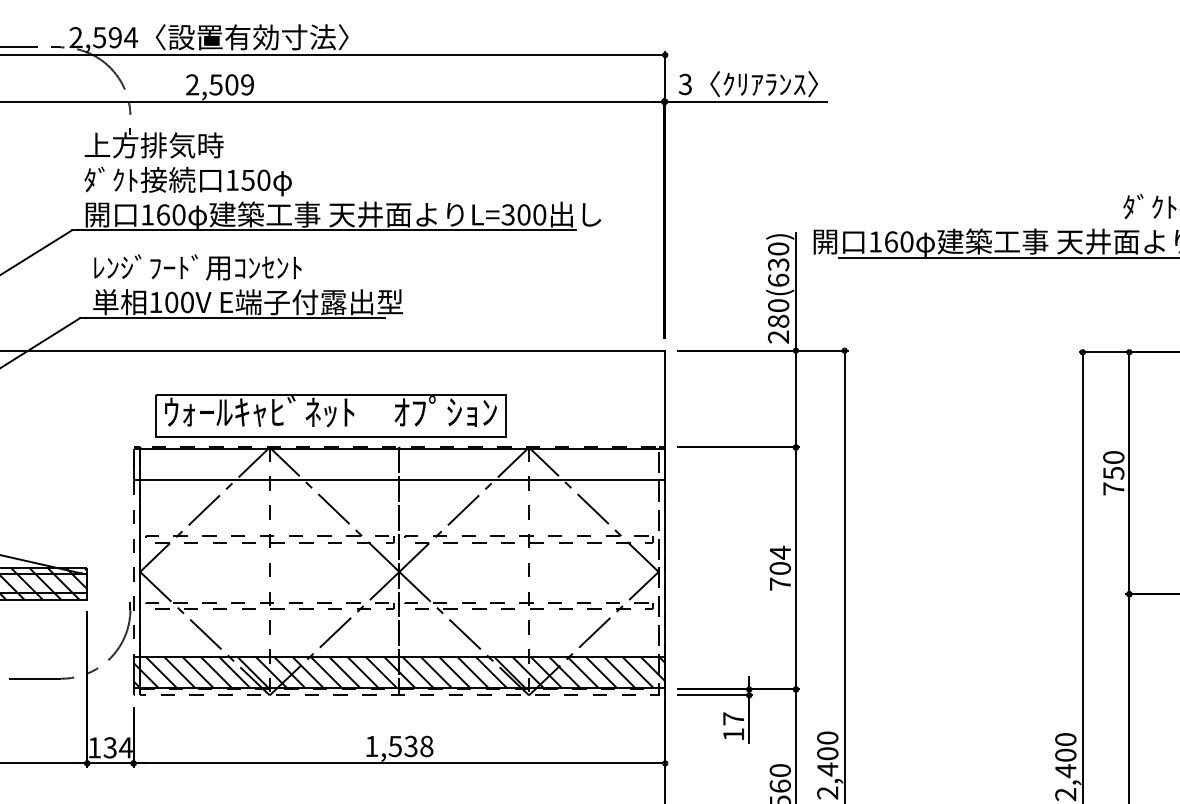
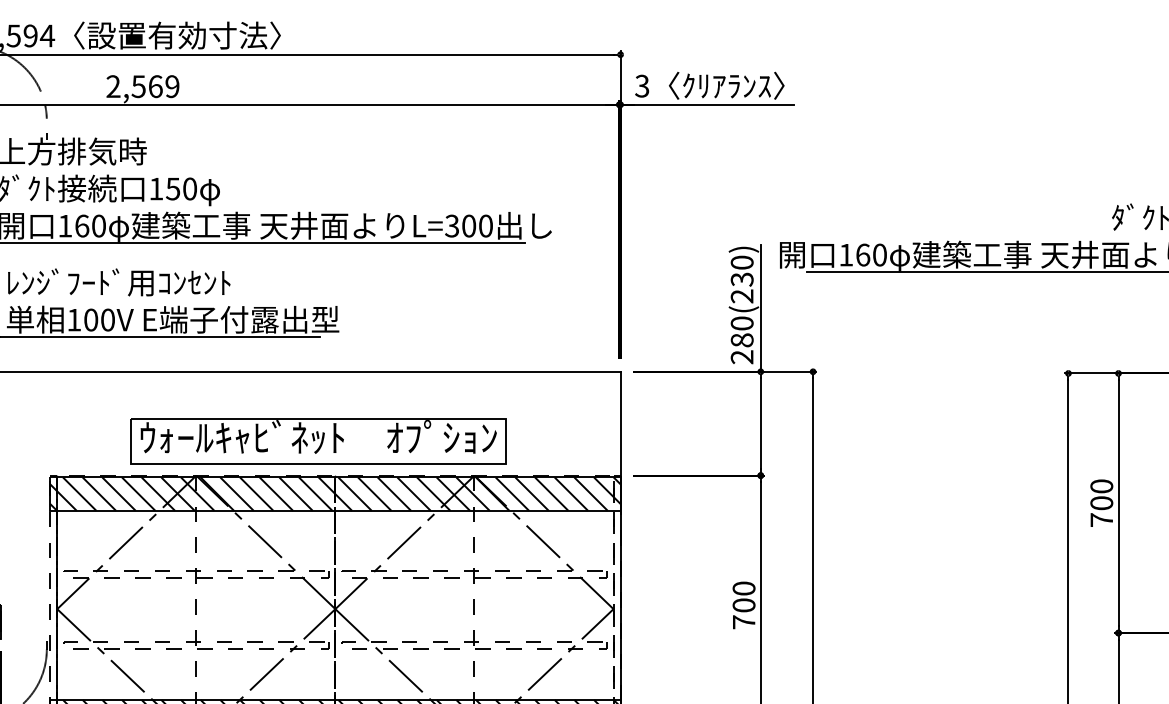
text: (231, 84) -> (155, 86), 2,509 -> 2,569
text: (778, 279) -> (742, 295), 280(630) -> 280(230)
part: (330, 415) -> (318, 441), moved
hatch: (399, 464) -> (335, 493), added
text: (1113, 473) -> (1101, 503), 750 -> 700
text: (779, 552) -> (743, 588), 704 -> 700

